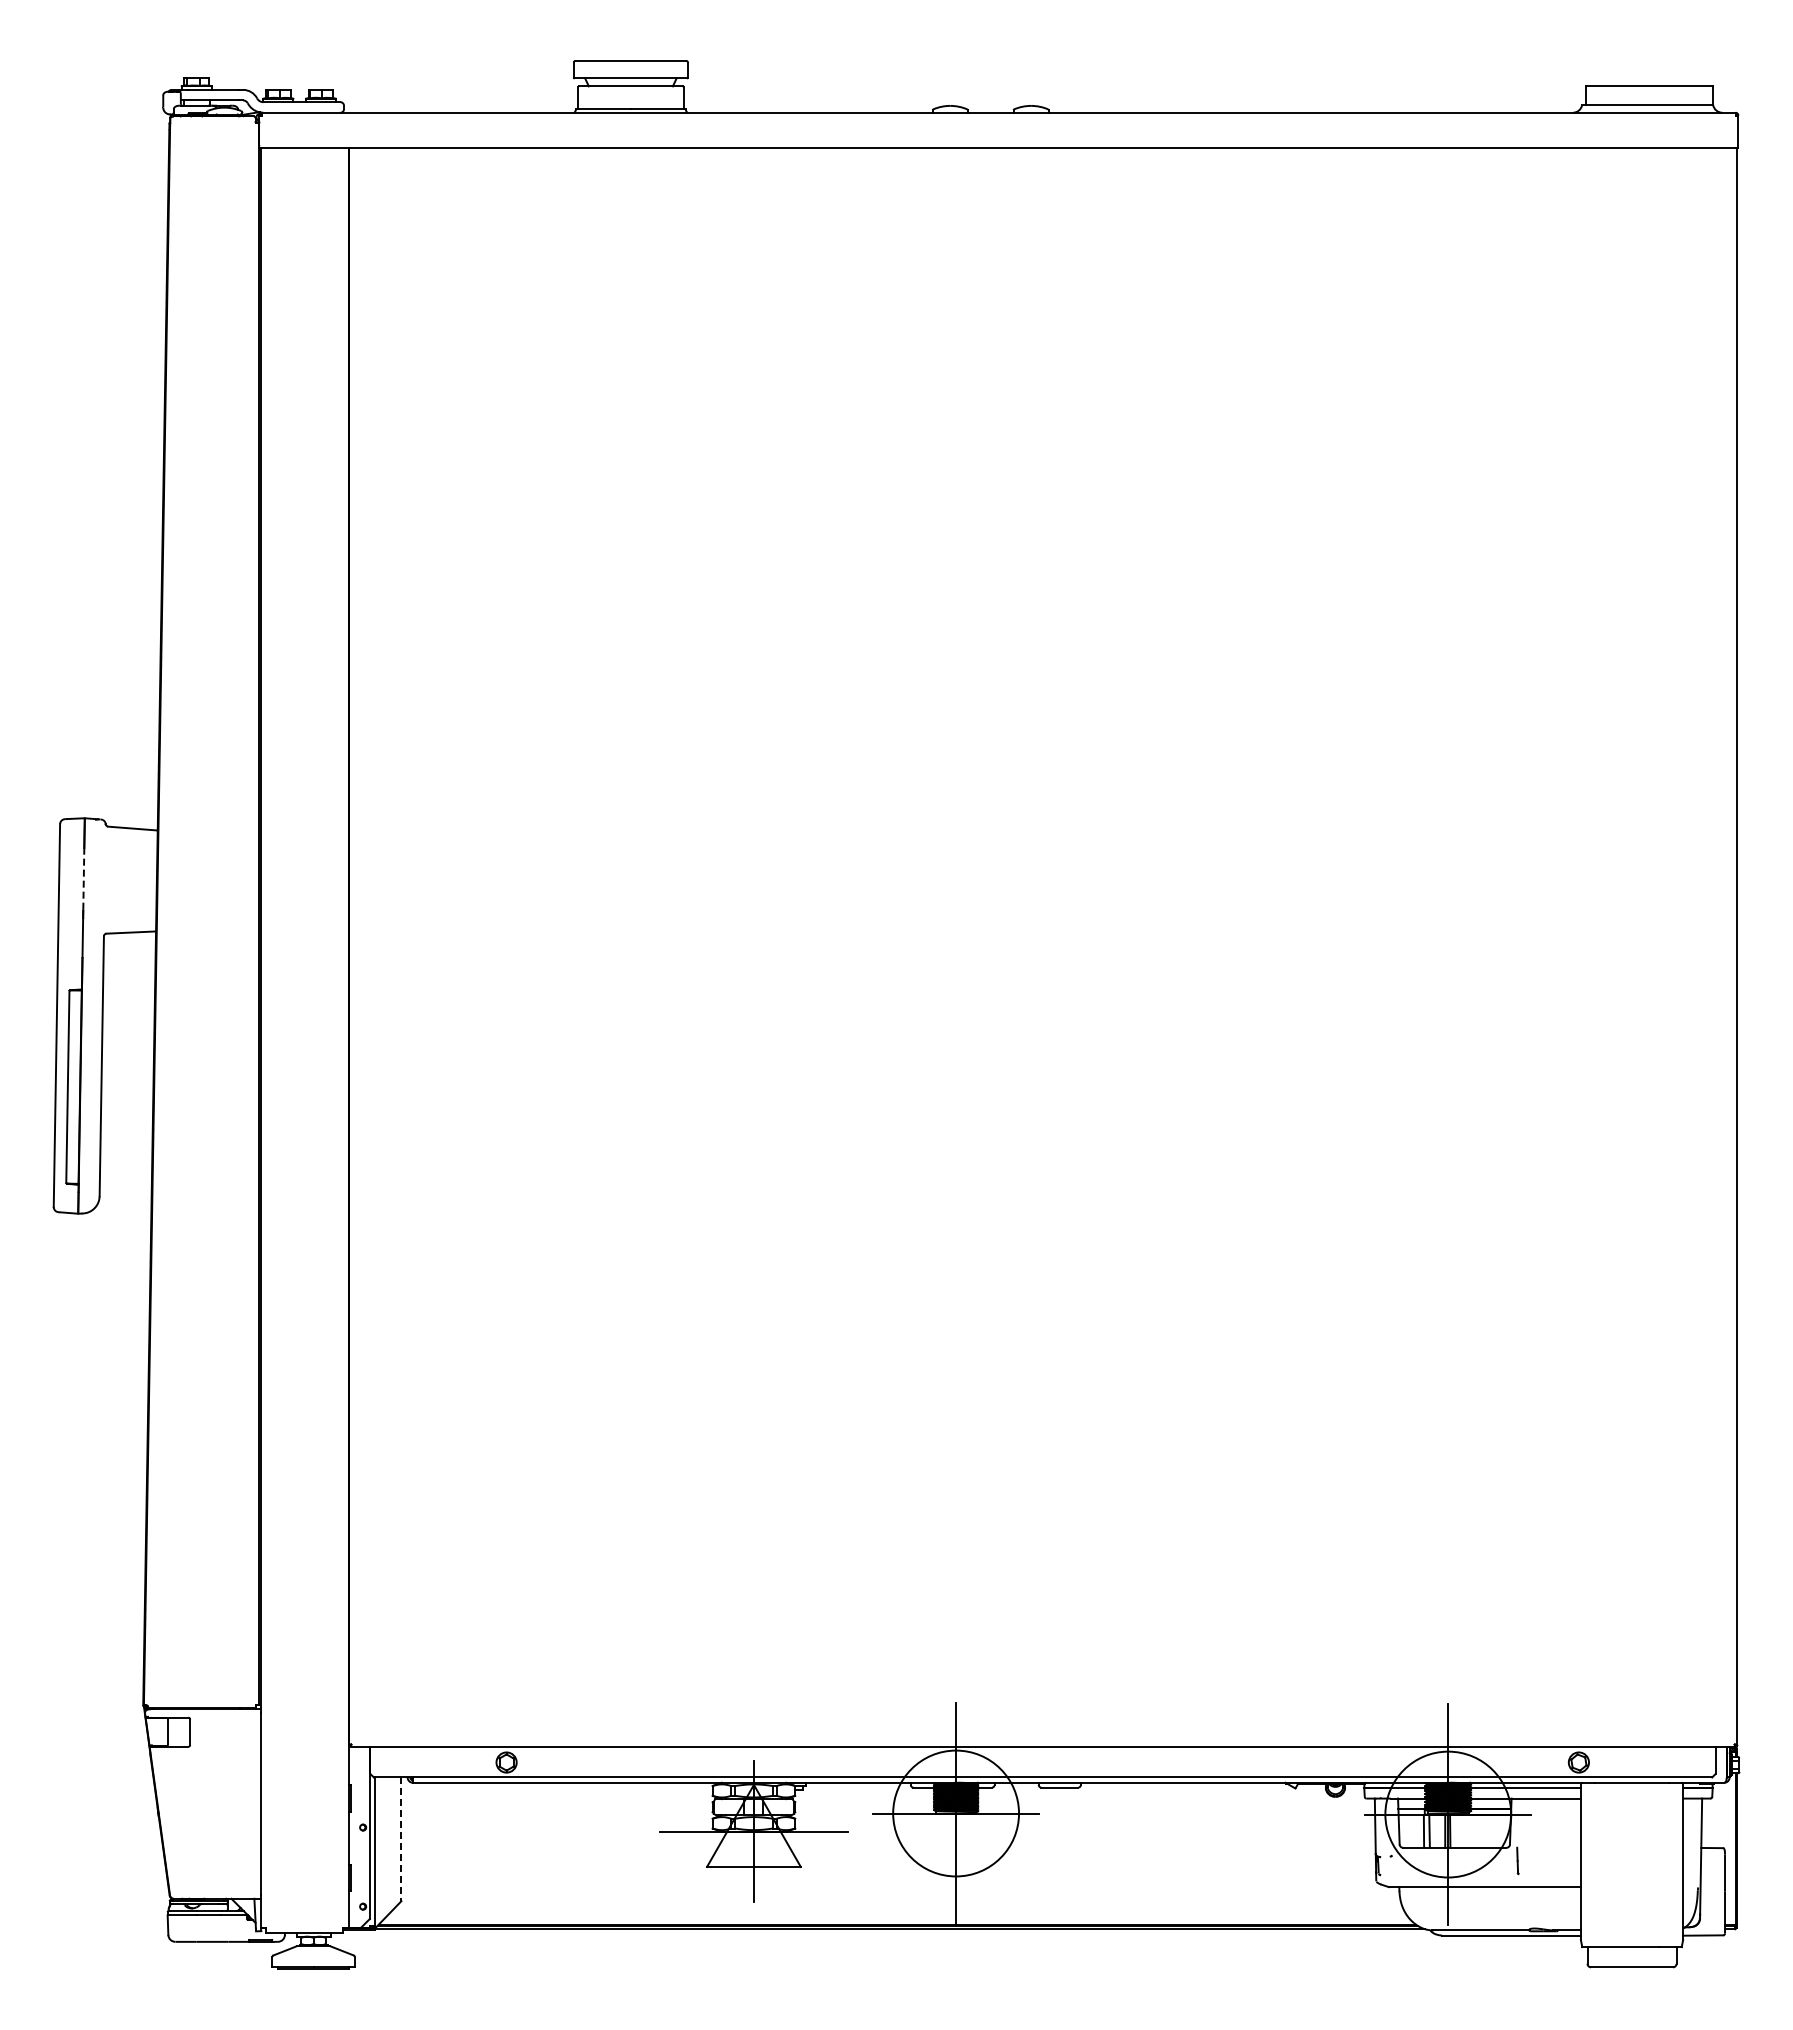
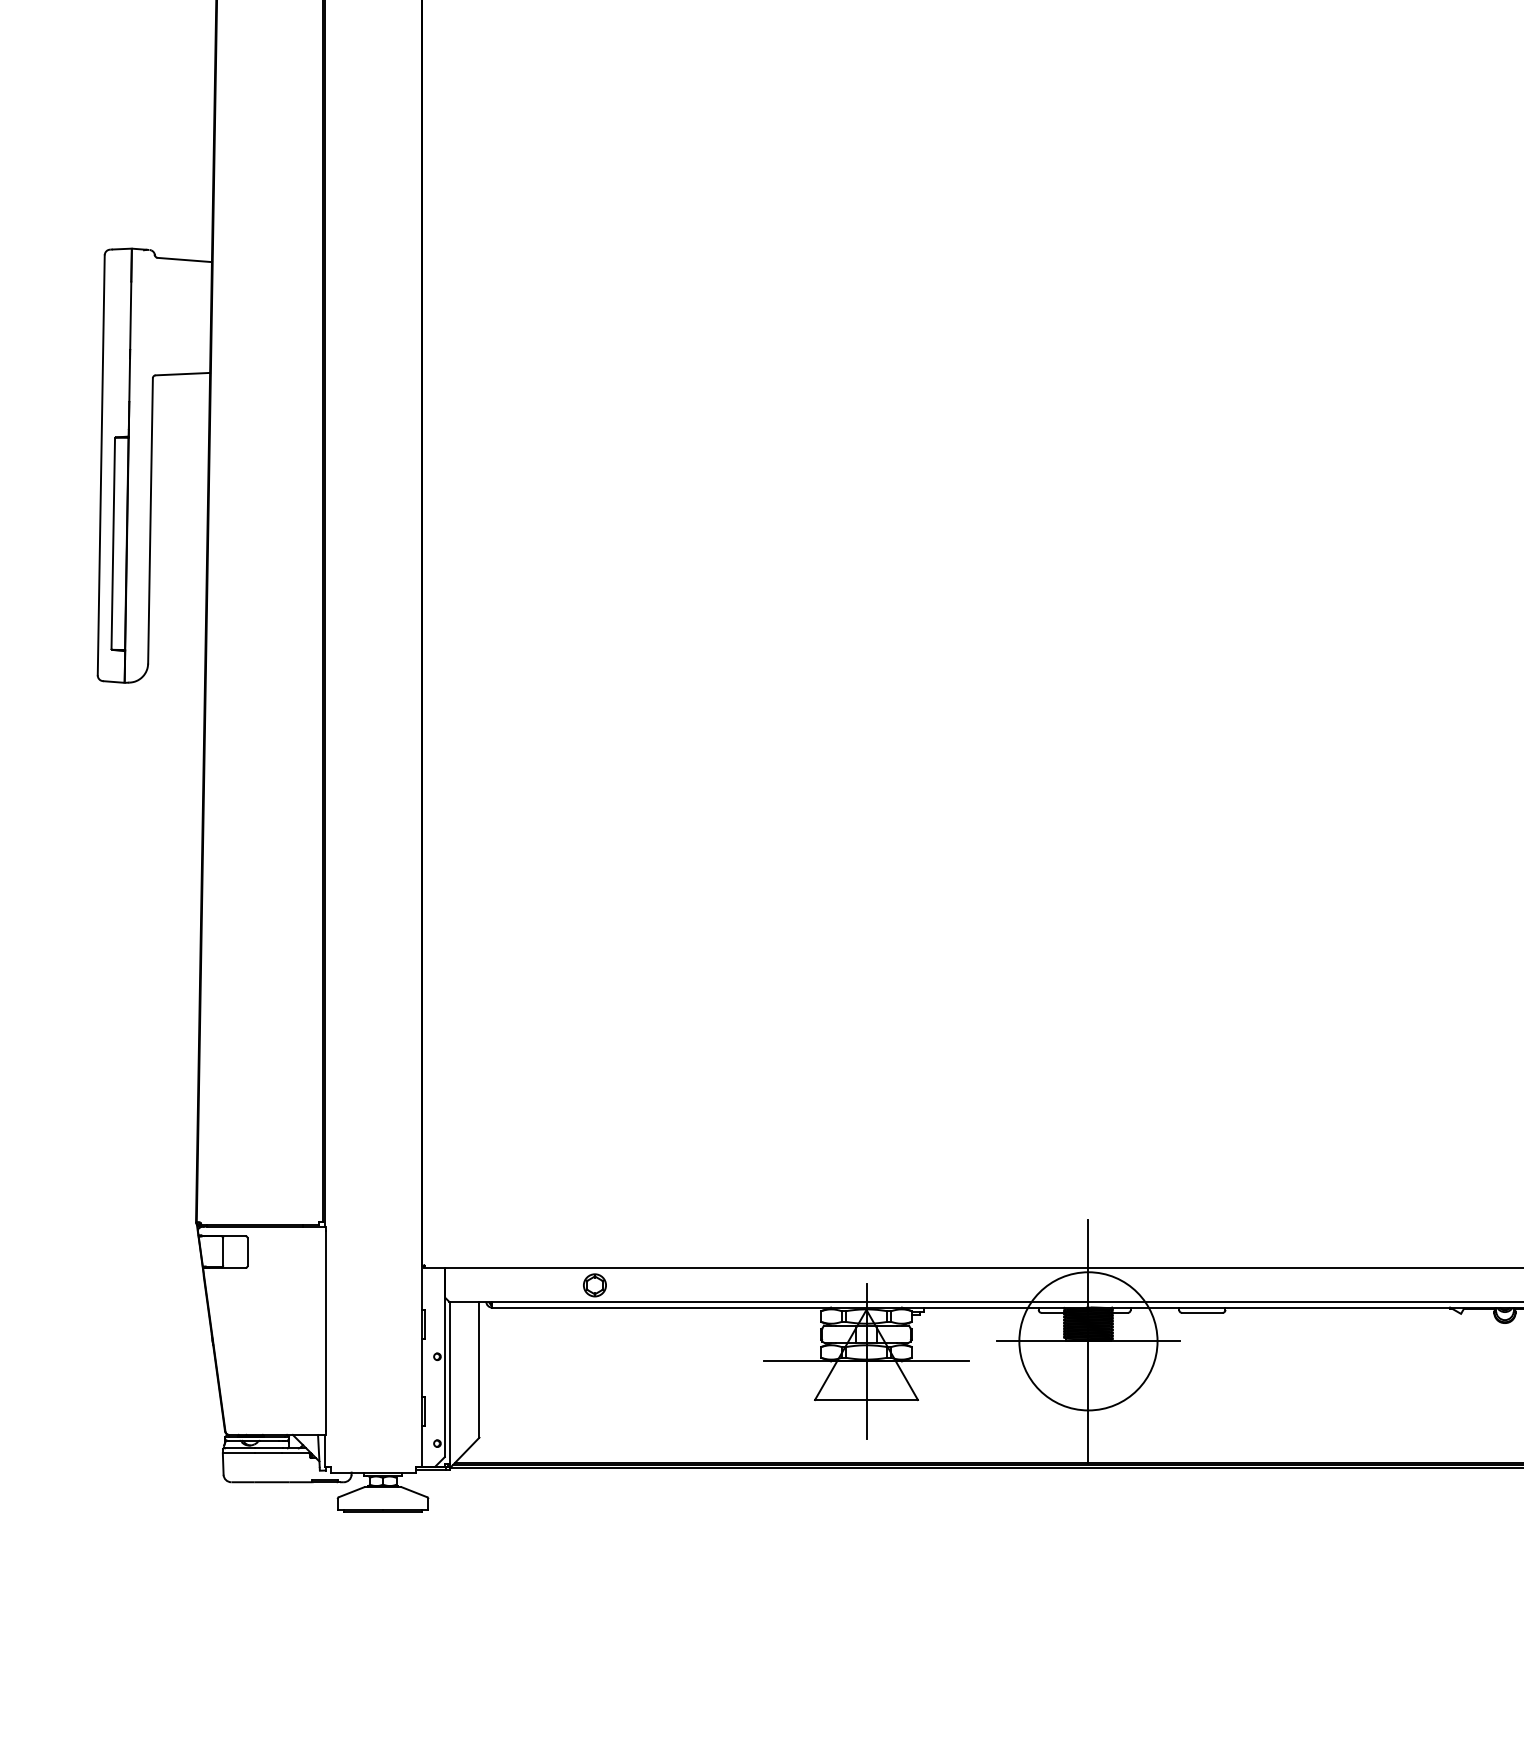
line: (83, 878) -> (130, 314), dashed -> solid
line: (401, 1839) -> (479, 1369), dashed -> solid

